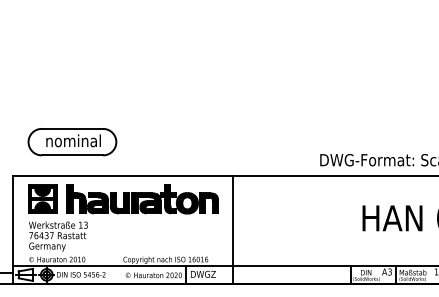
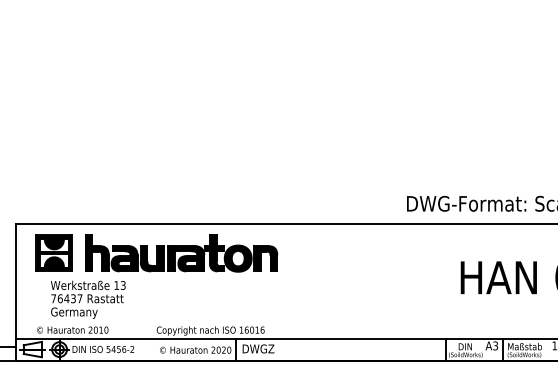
part: (71, 141) -> (91, 180), removed
line: (233, 229) -> (296, 291), removed
text: (58, 236) -> (88, 299), moved

